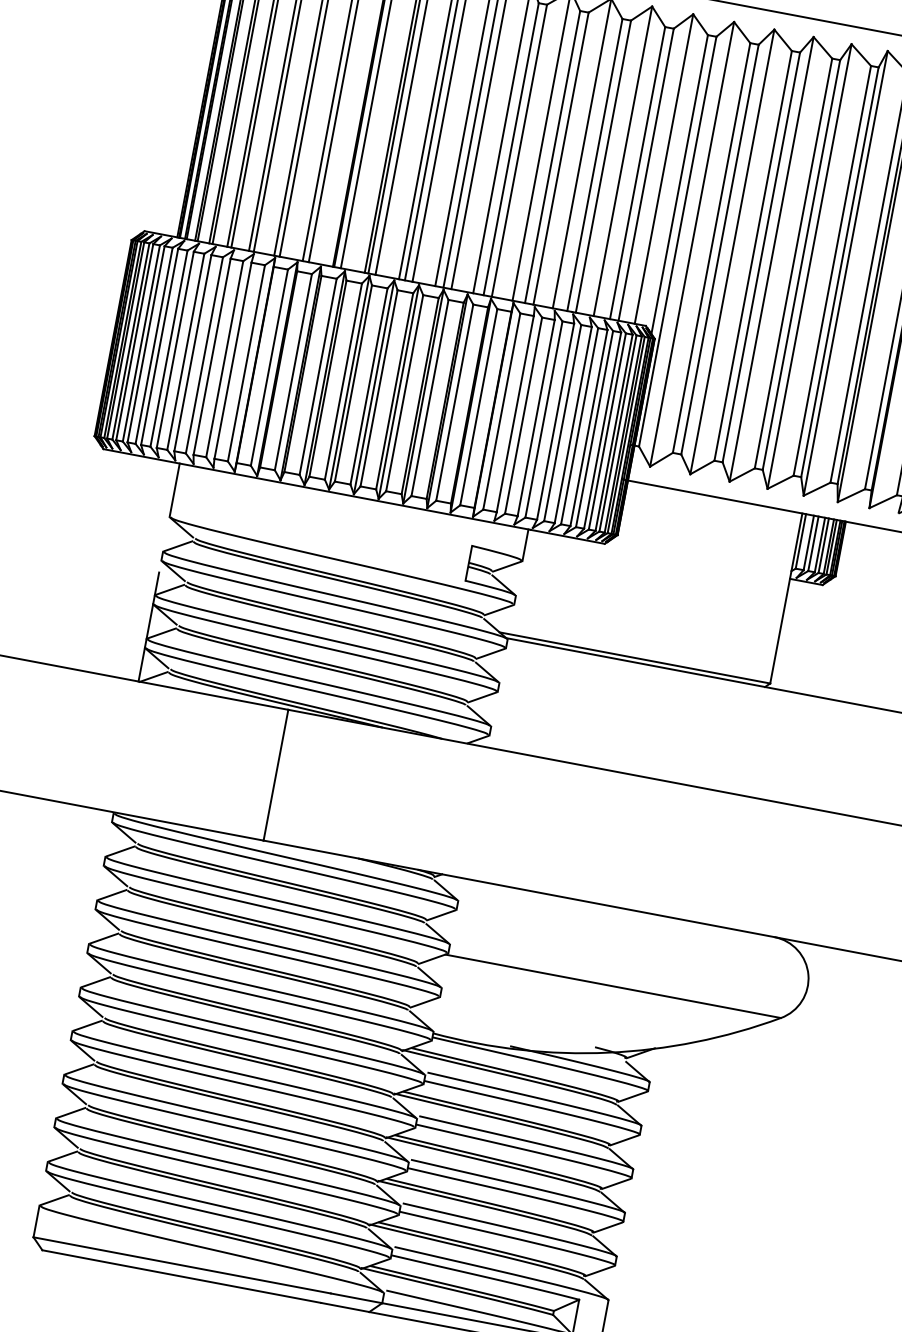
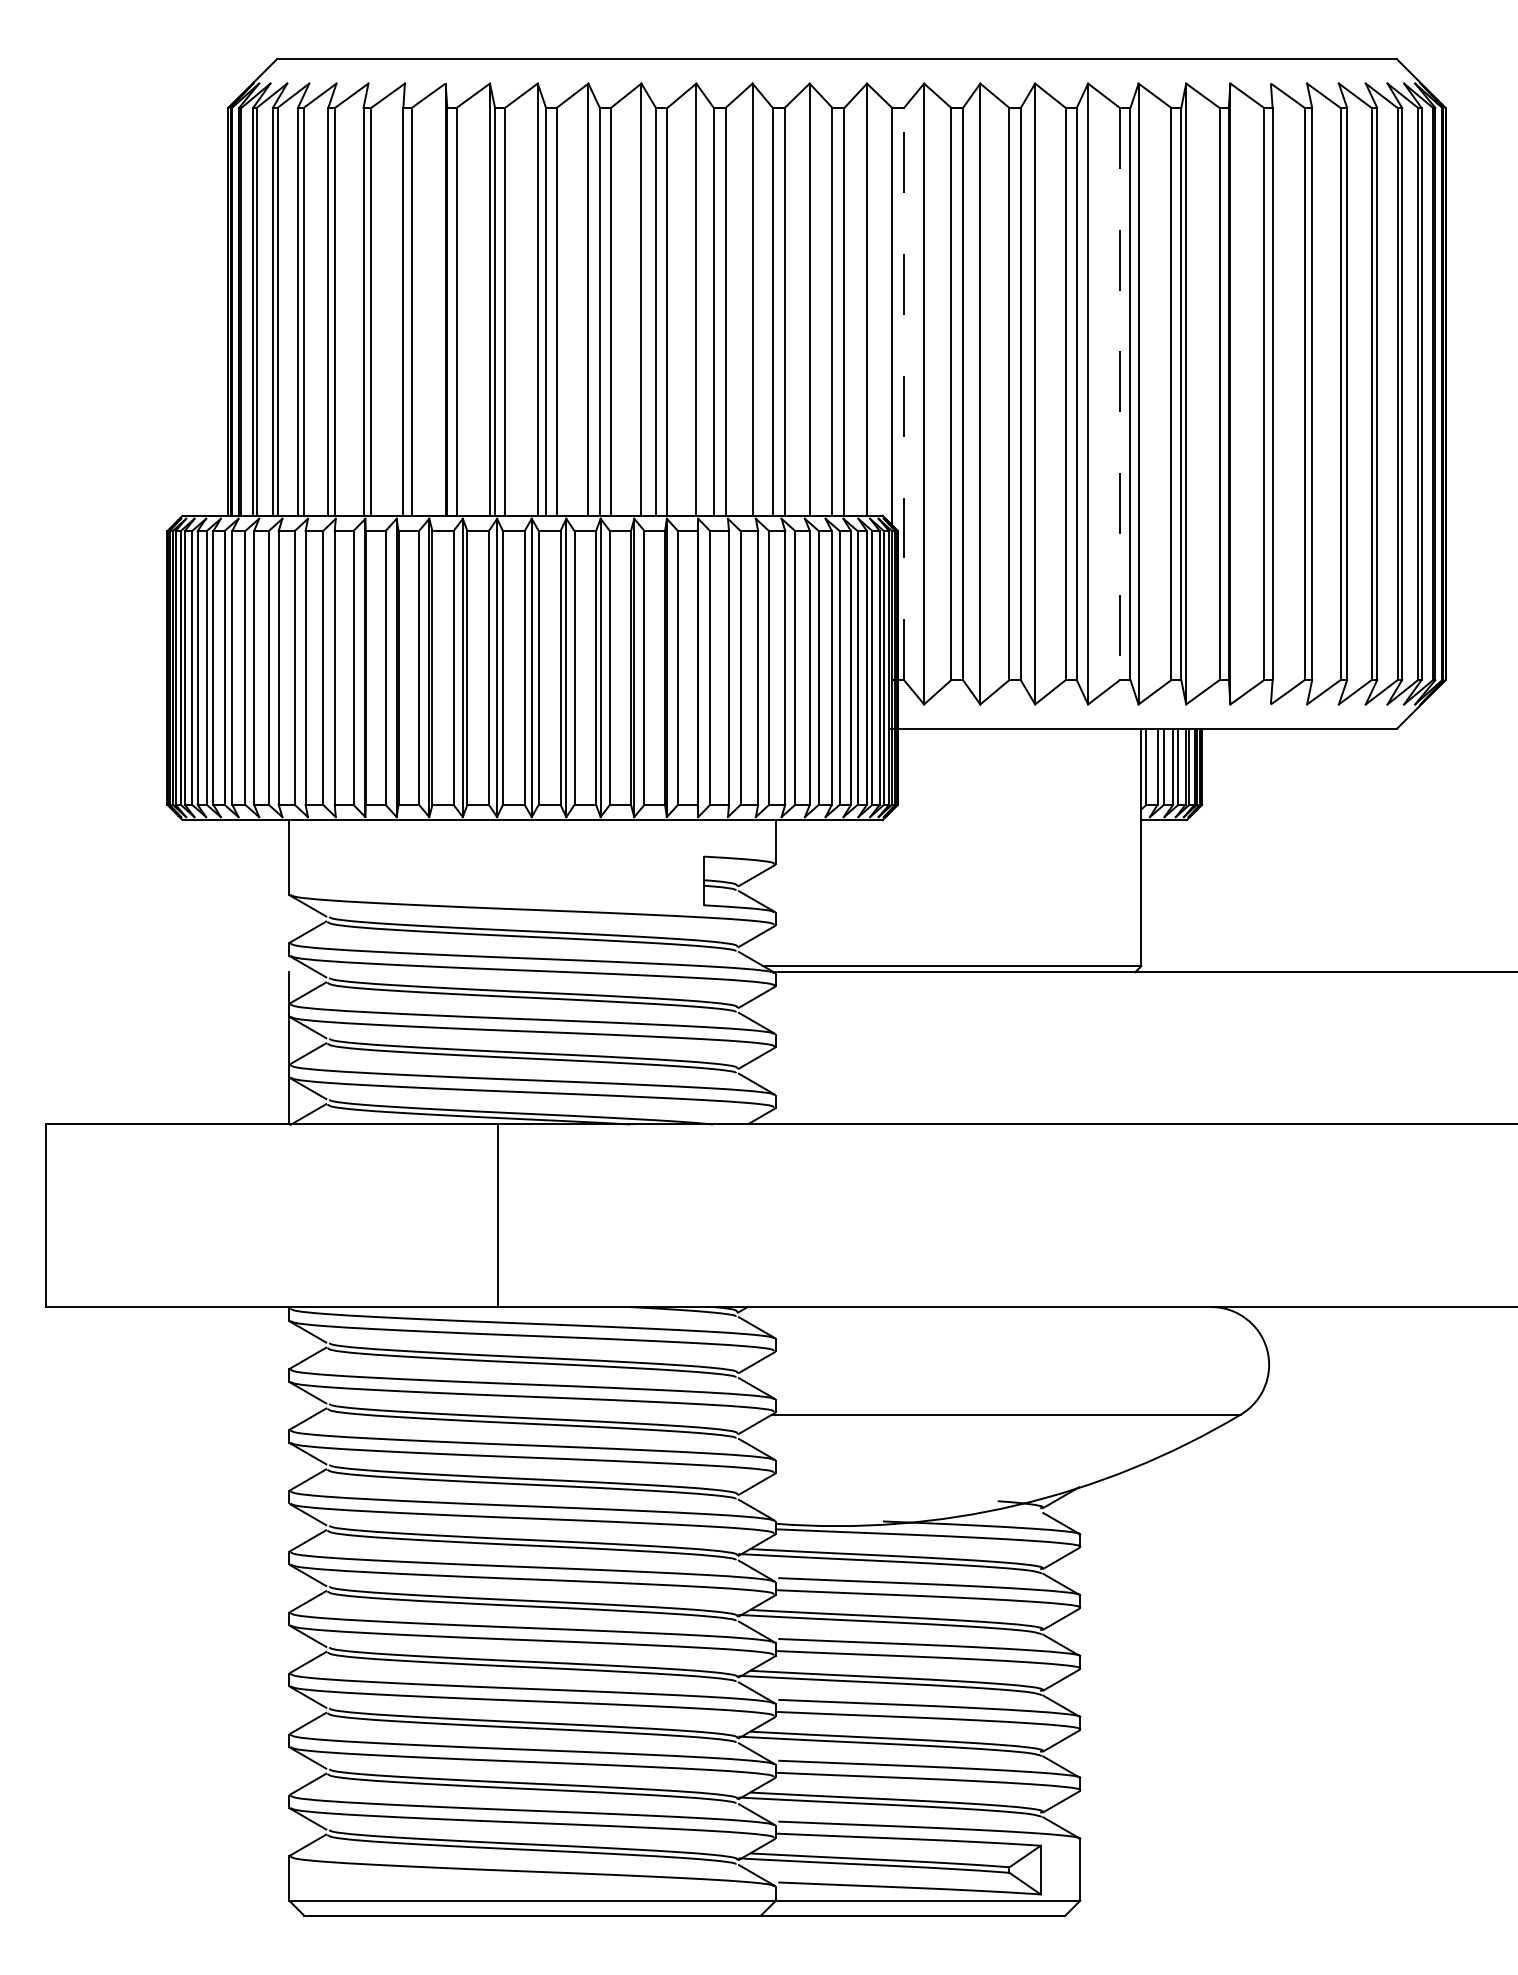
line: (678, 241) -> (904, 393), solid -> dashed
line: (831, 271) -> (1119, 394), solid -> dashed

